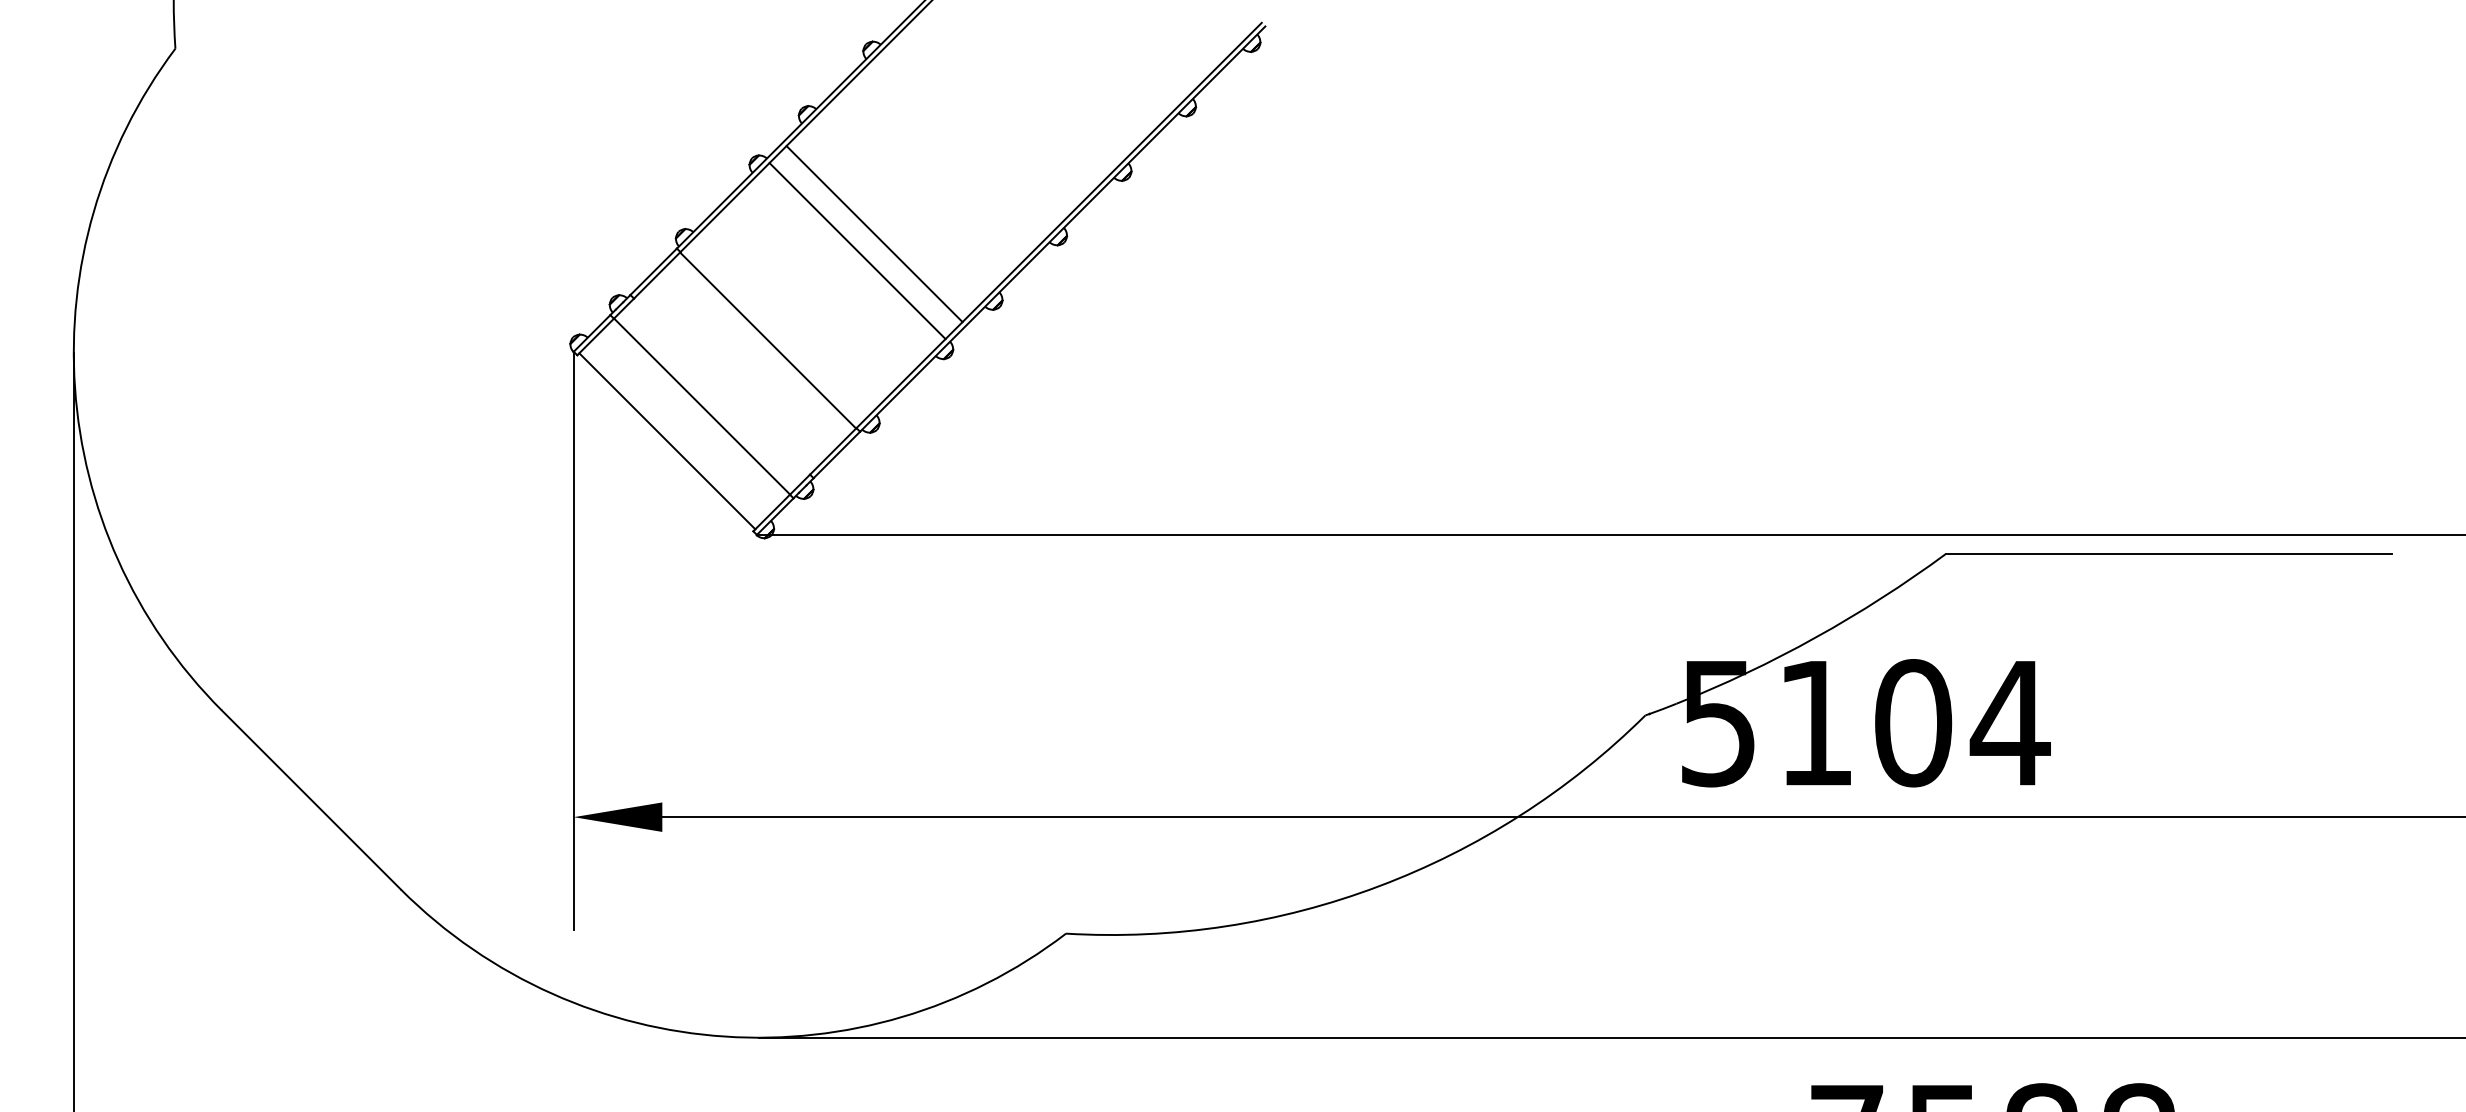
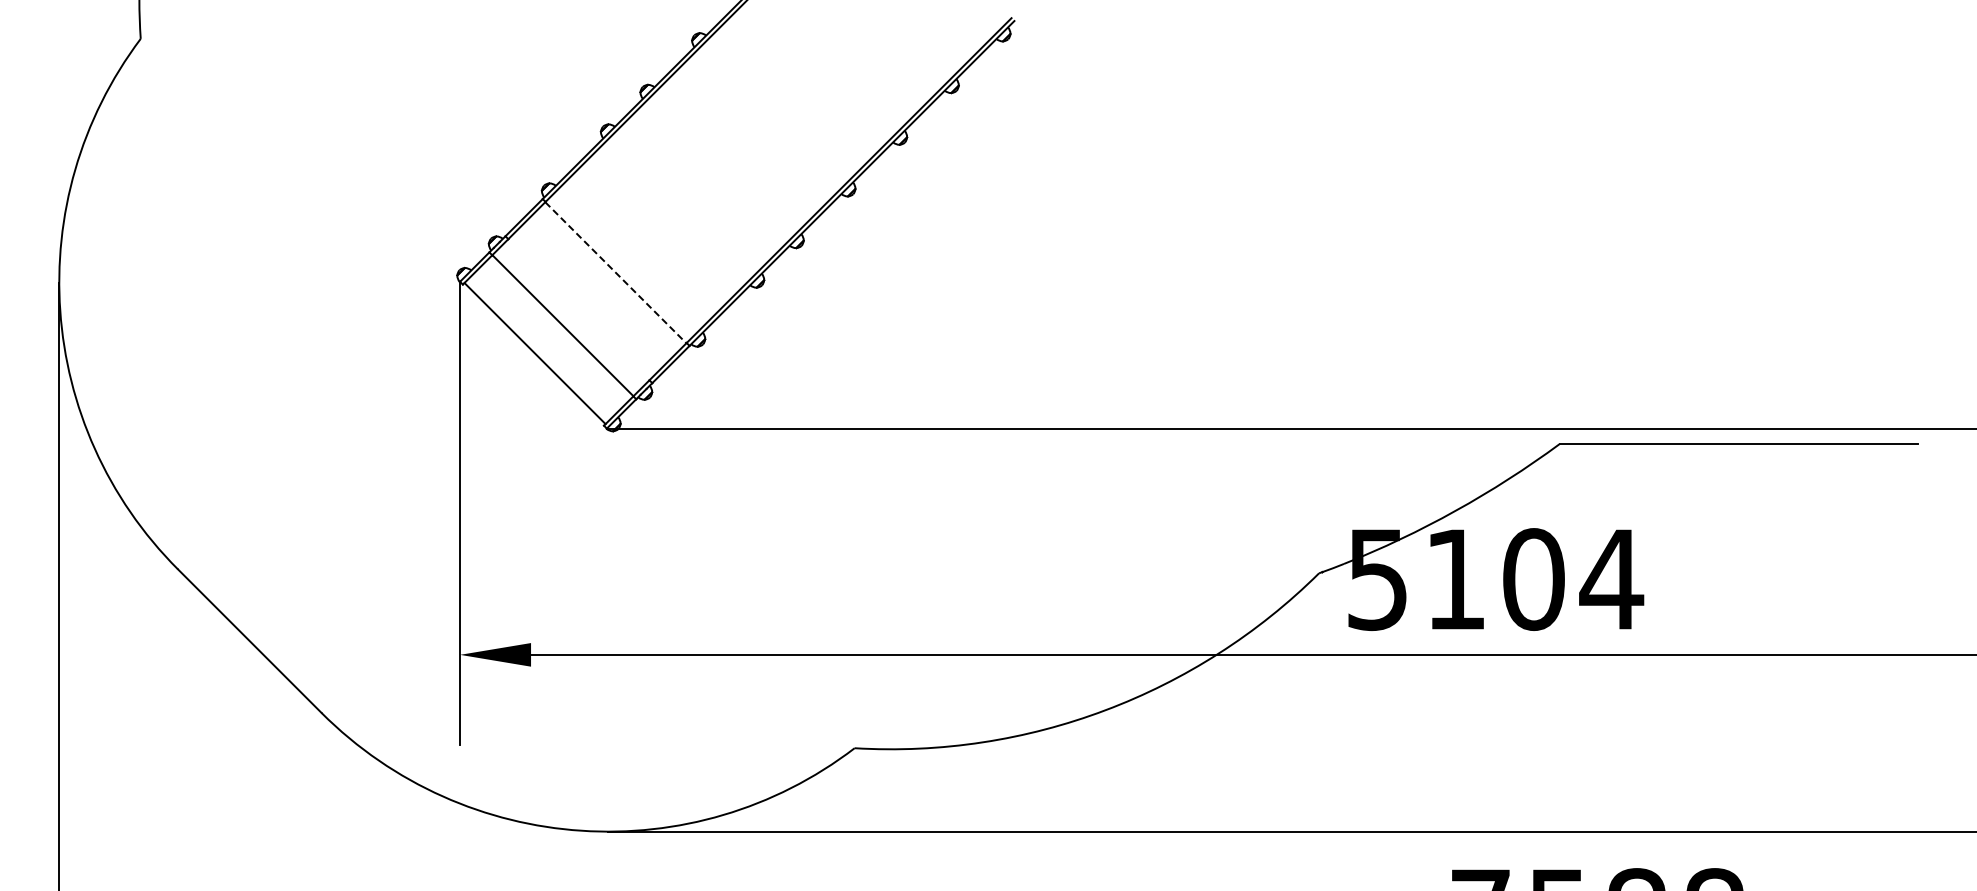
line: (873, 234) -> (700, 187), removed
line: (857, 250) -> (687, 200), removed
line: (767, 340) -> (615, 272), solid -> dashed

